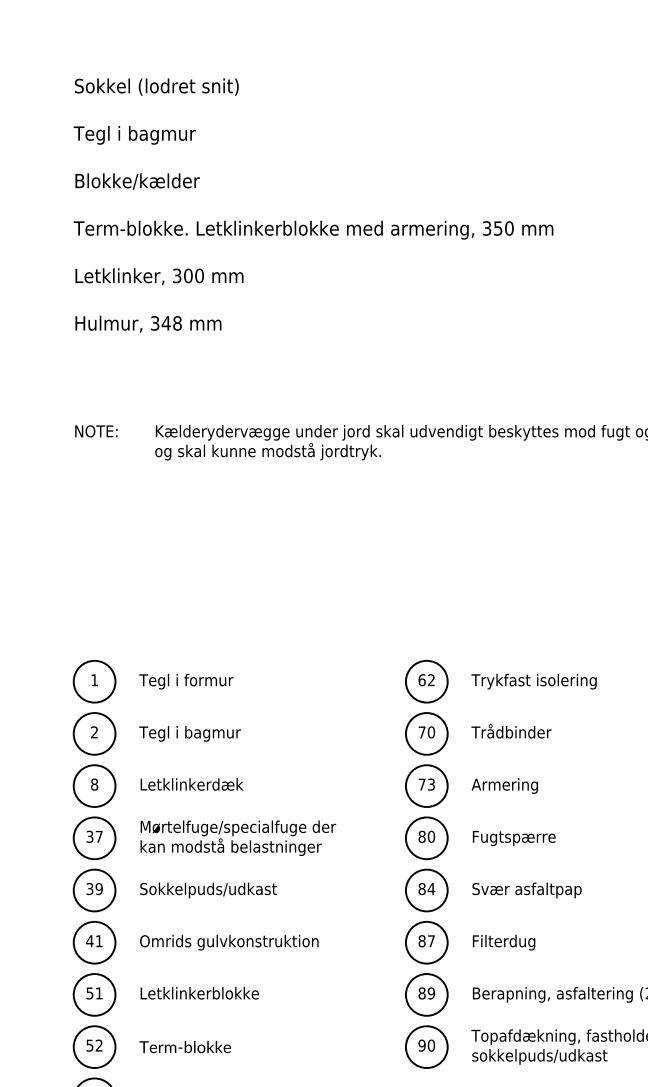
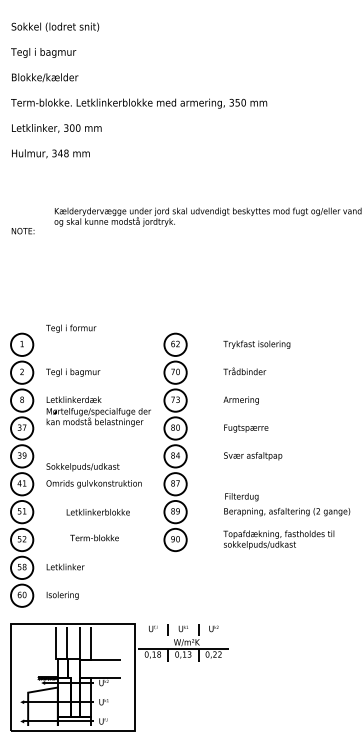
text: (95, 432) -> (22, 231), moved
text: (186, 681) -> (71, 328), moved
text: (237, 838) -> (98, 417), moved
part: (426, 862) -> (175, 441), moved
text: (207, 890) -> (82, 467), moved
text: (503, 943) -> (241, 497), moved
text: (198, 993) -> (97, 512), moved
text: (185, 1046) -> (94, 537), moved

